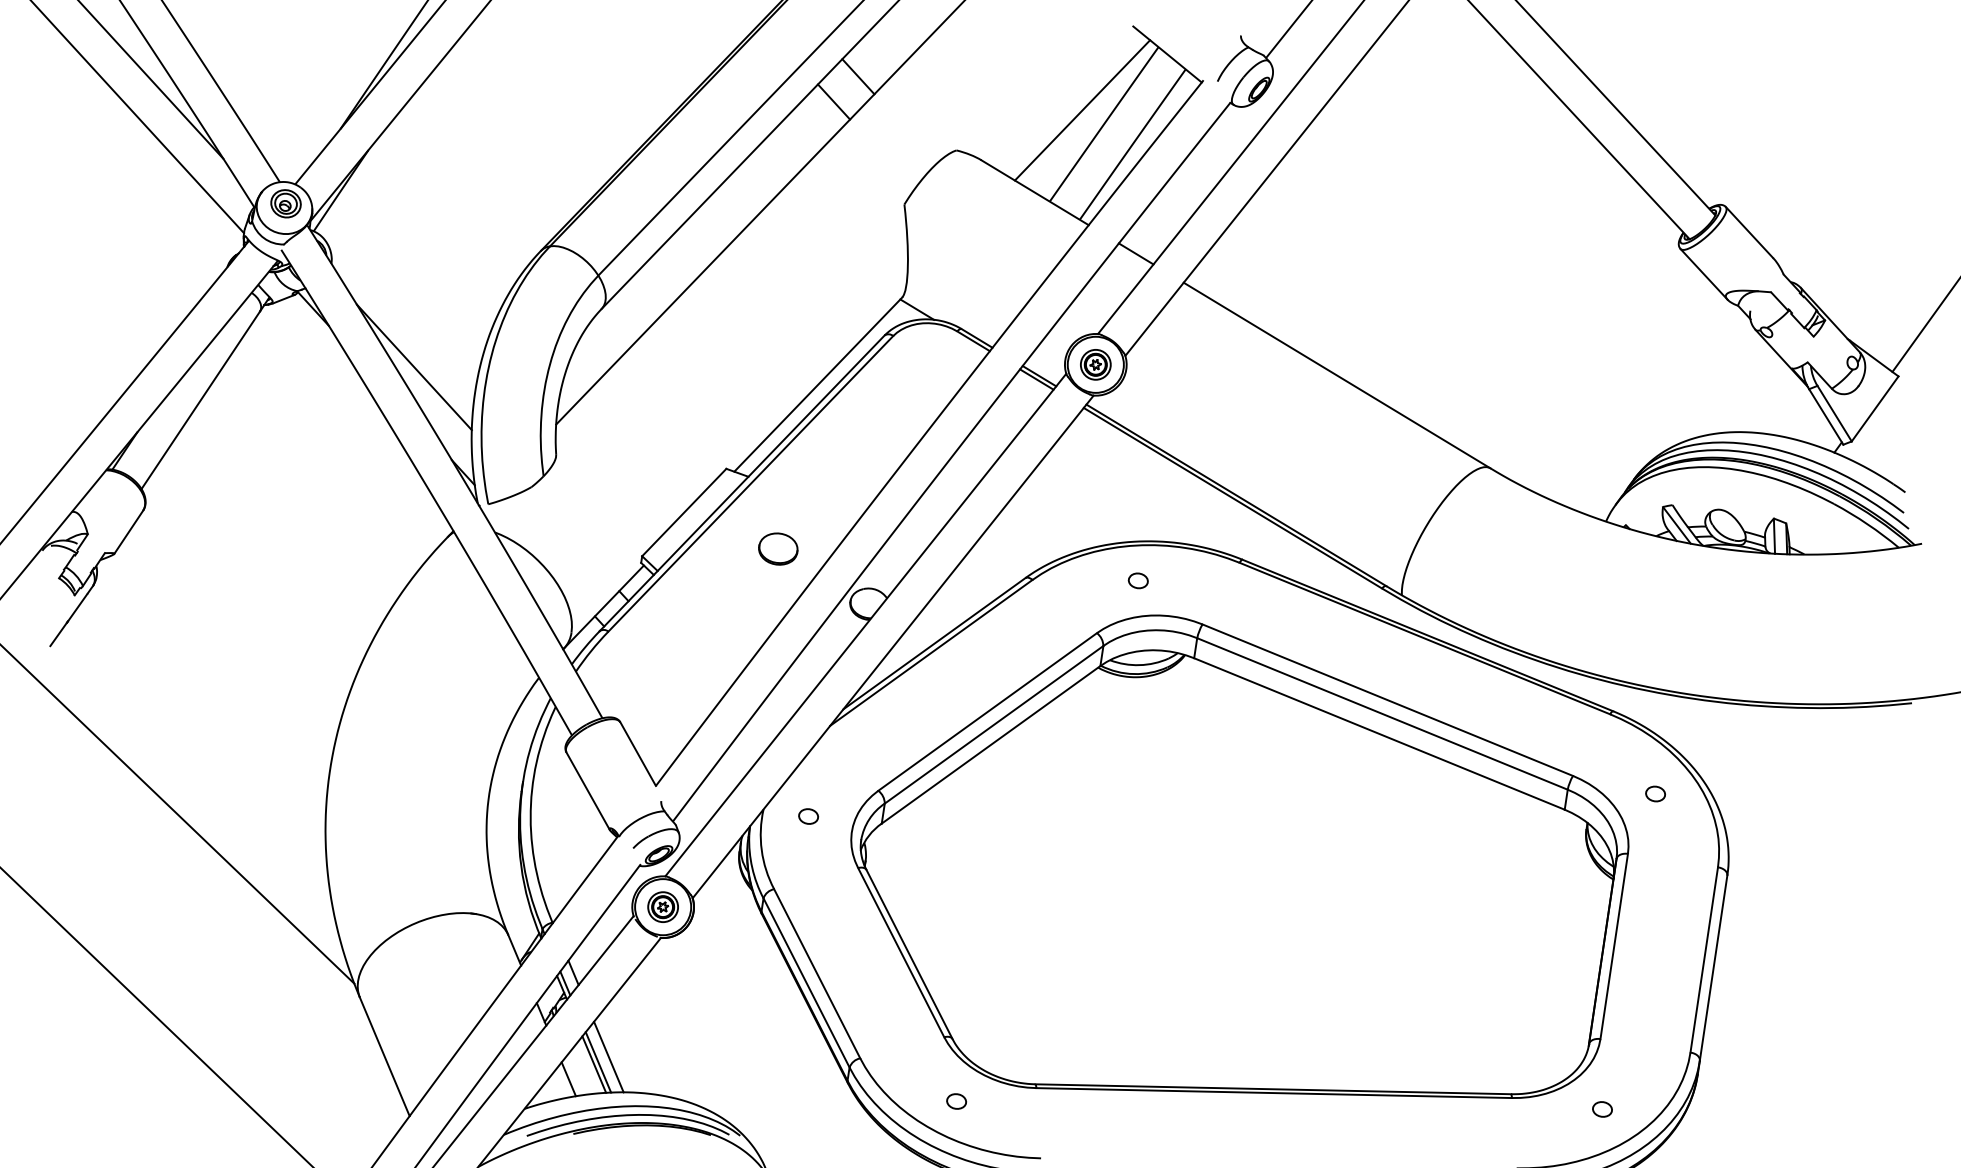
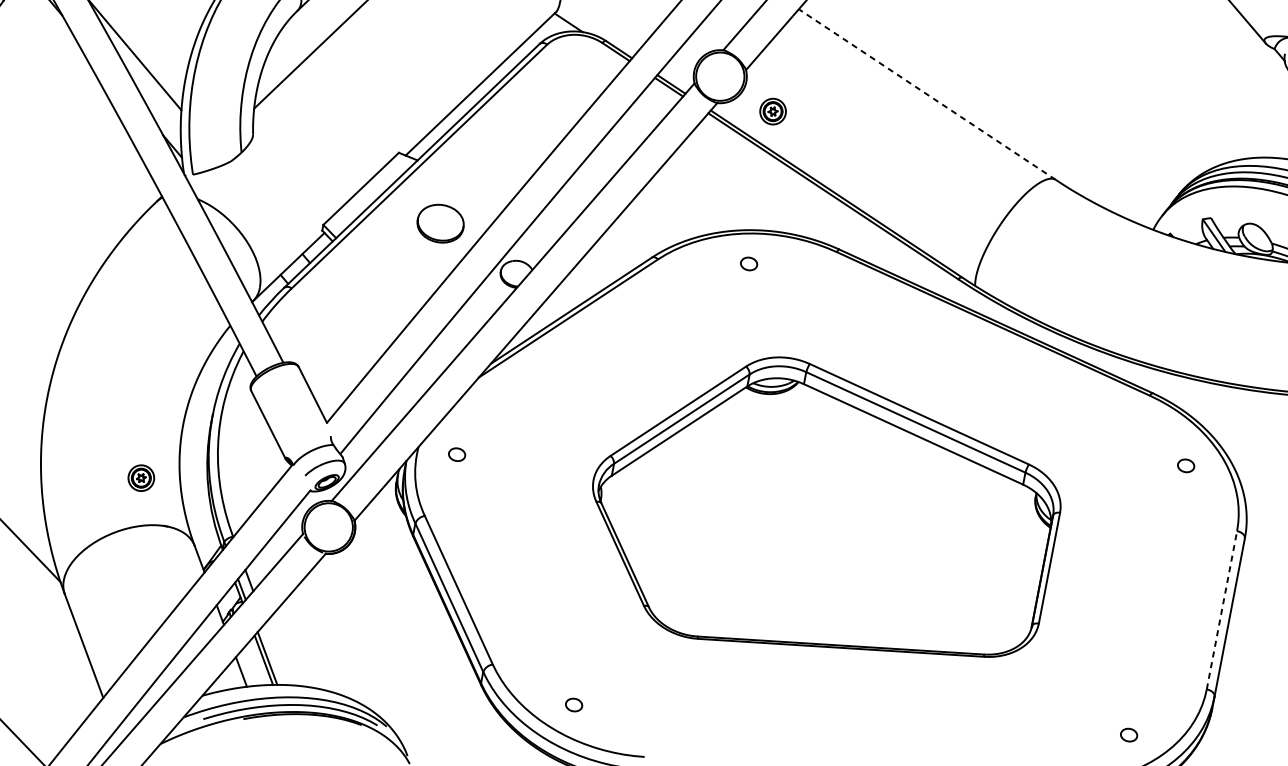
part: (1095, 364) -> (772, 111), moved
line: (1336, 375) -> (926, 94), solid -> dashed
part: (778, 548) -> (440, 223), size x1.4
part: (1239, 856) -> (826, 504), size x0.7
part: (662, 906) -> (140, 477), moved
line: (1704, 959) -> (1222, 609), solid -> dashed
line: (608, 1056) -> (276, 653), removed

